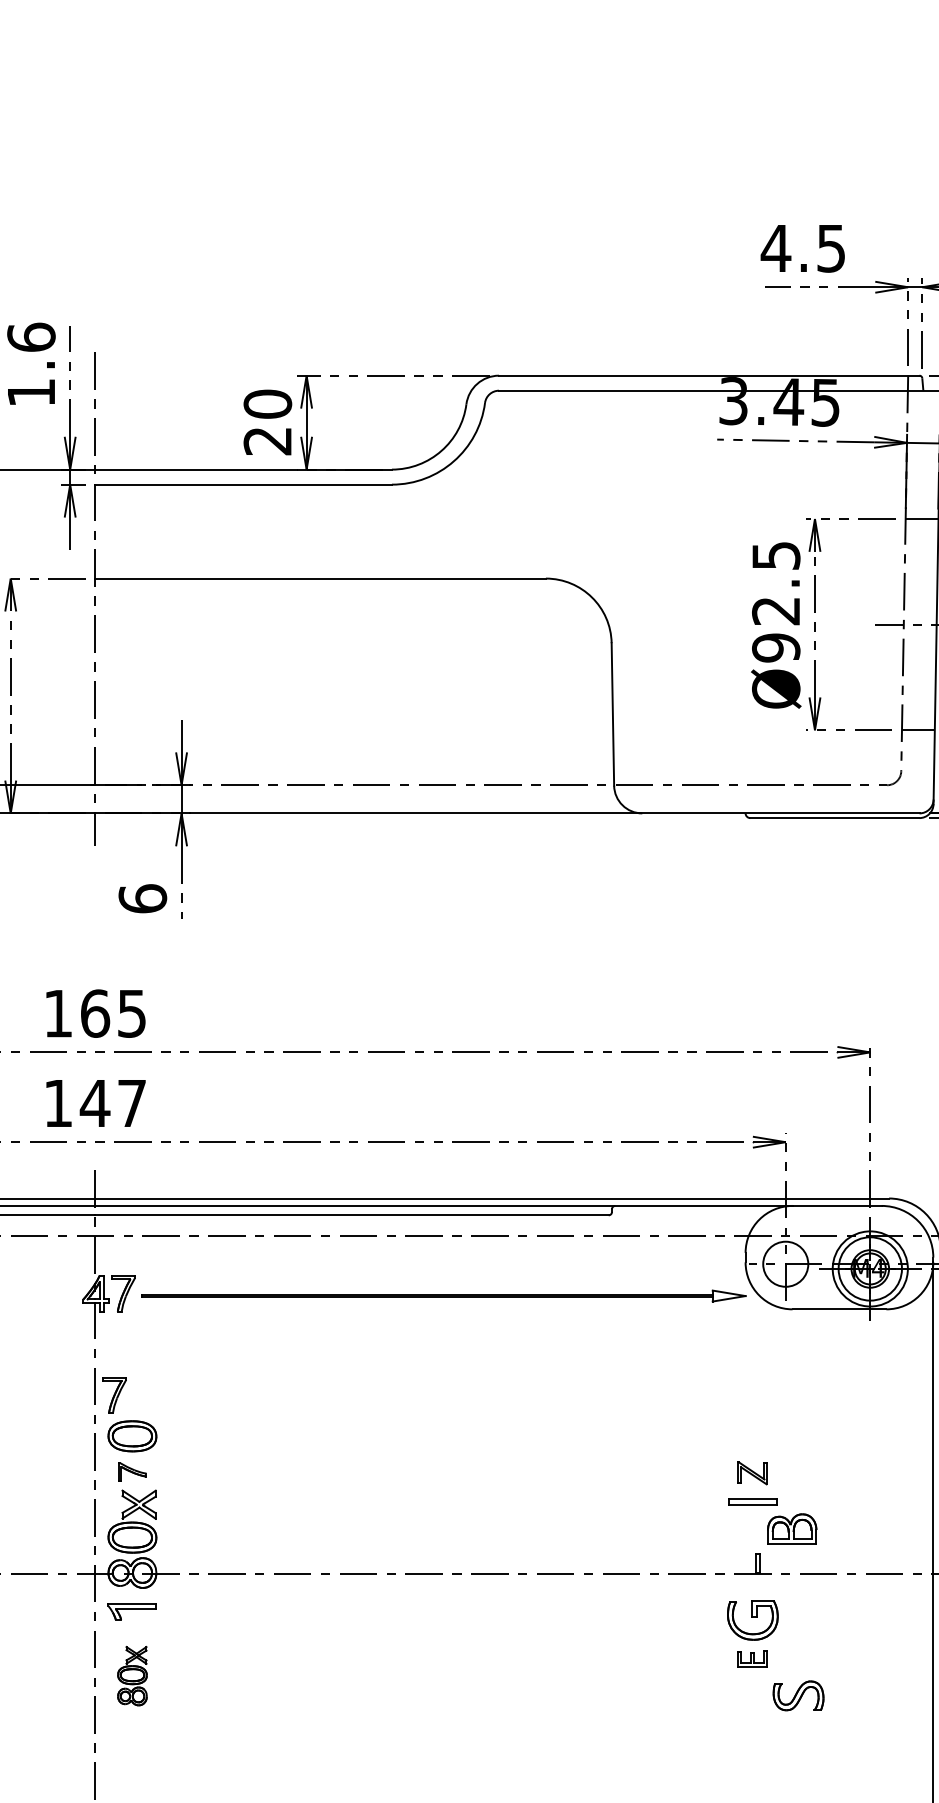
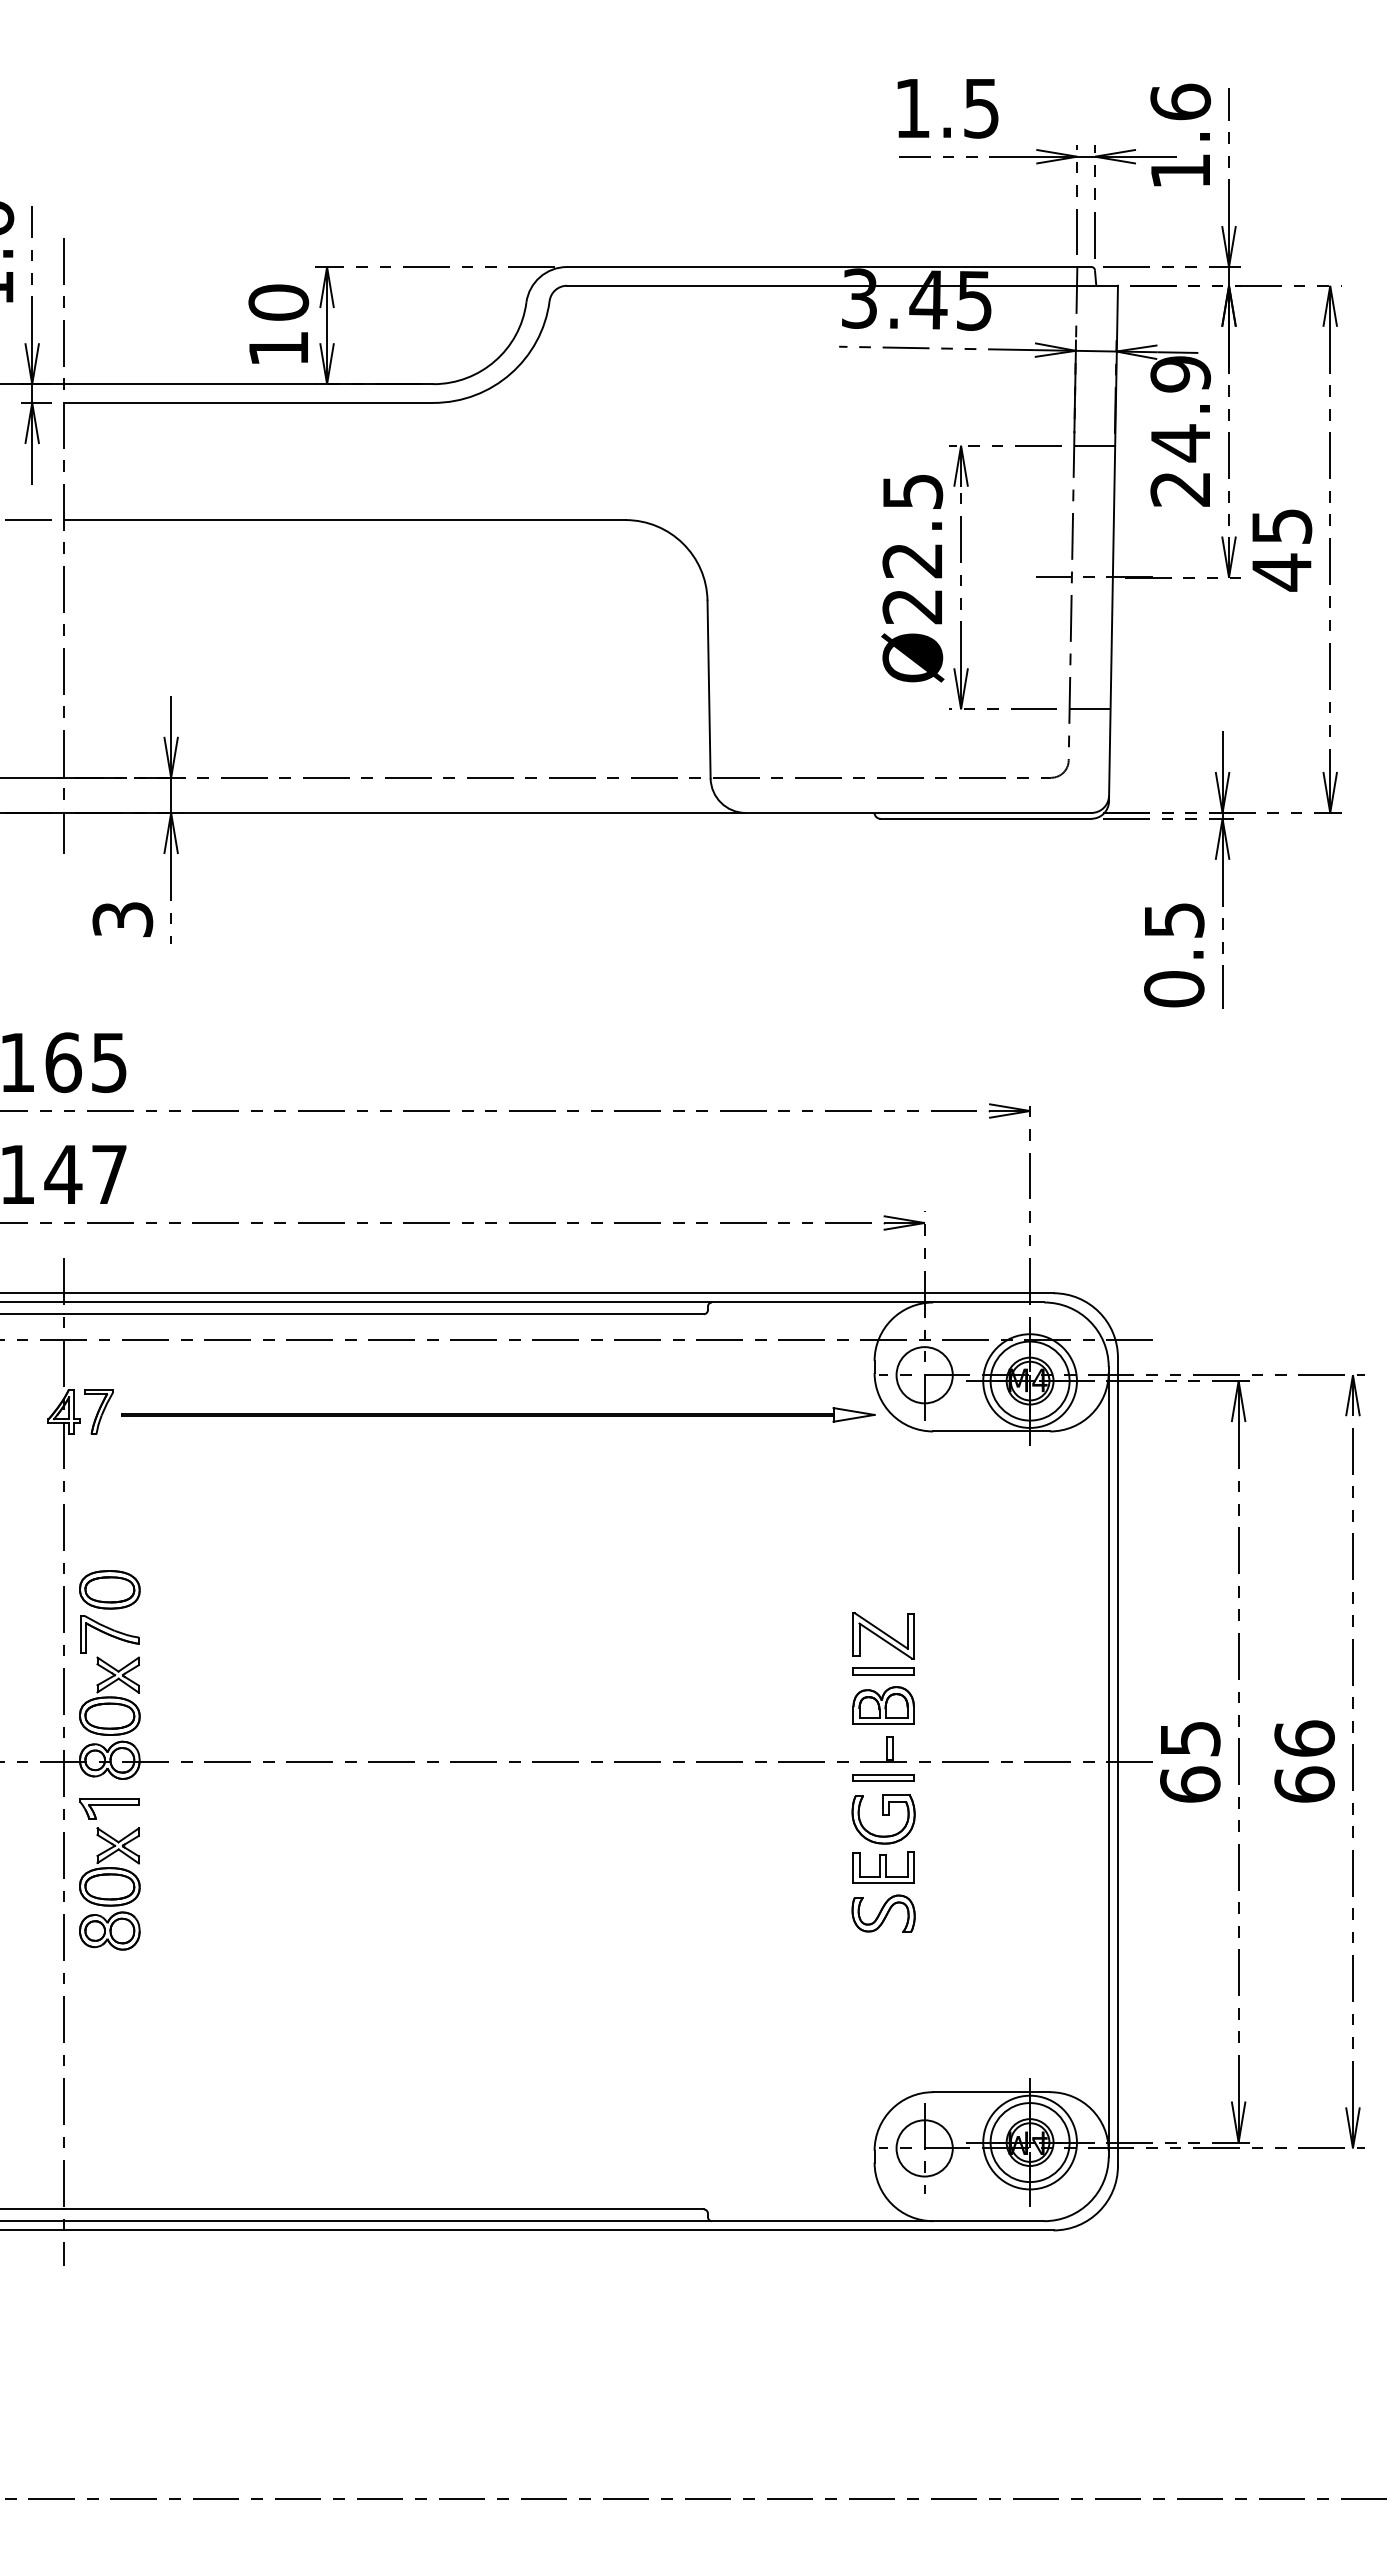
text: (776, 248) -> (912, 108), 4.5 -> 1.5
text: (266, 441) -> (277, 349), 20 -> 10
text: (776, 647) -> (912, 606), Ø92.5 -> Ø22.5
text: (142, 898) -> (122, 919), 6 -> 3
part: (114, 1395) -> (87, 1538), removed
part: (132, 1472) -> (109, 1634), size x1.67
part: (752, 1472) -> (883, 1635), size x1.67
part: (792, 1529) -> (883, 1705), moved
part: (752, 1586) -> (883, 1777), added
part: (752, 1658) -> (883, 1867), size x1.67
part: (132, 1675) -> (109, 1888), size x1.67
part: (798, 1695) -> (883, 1913), moved

